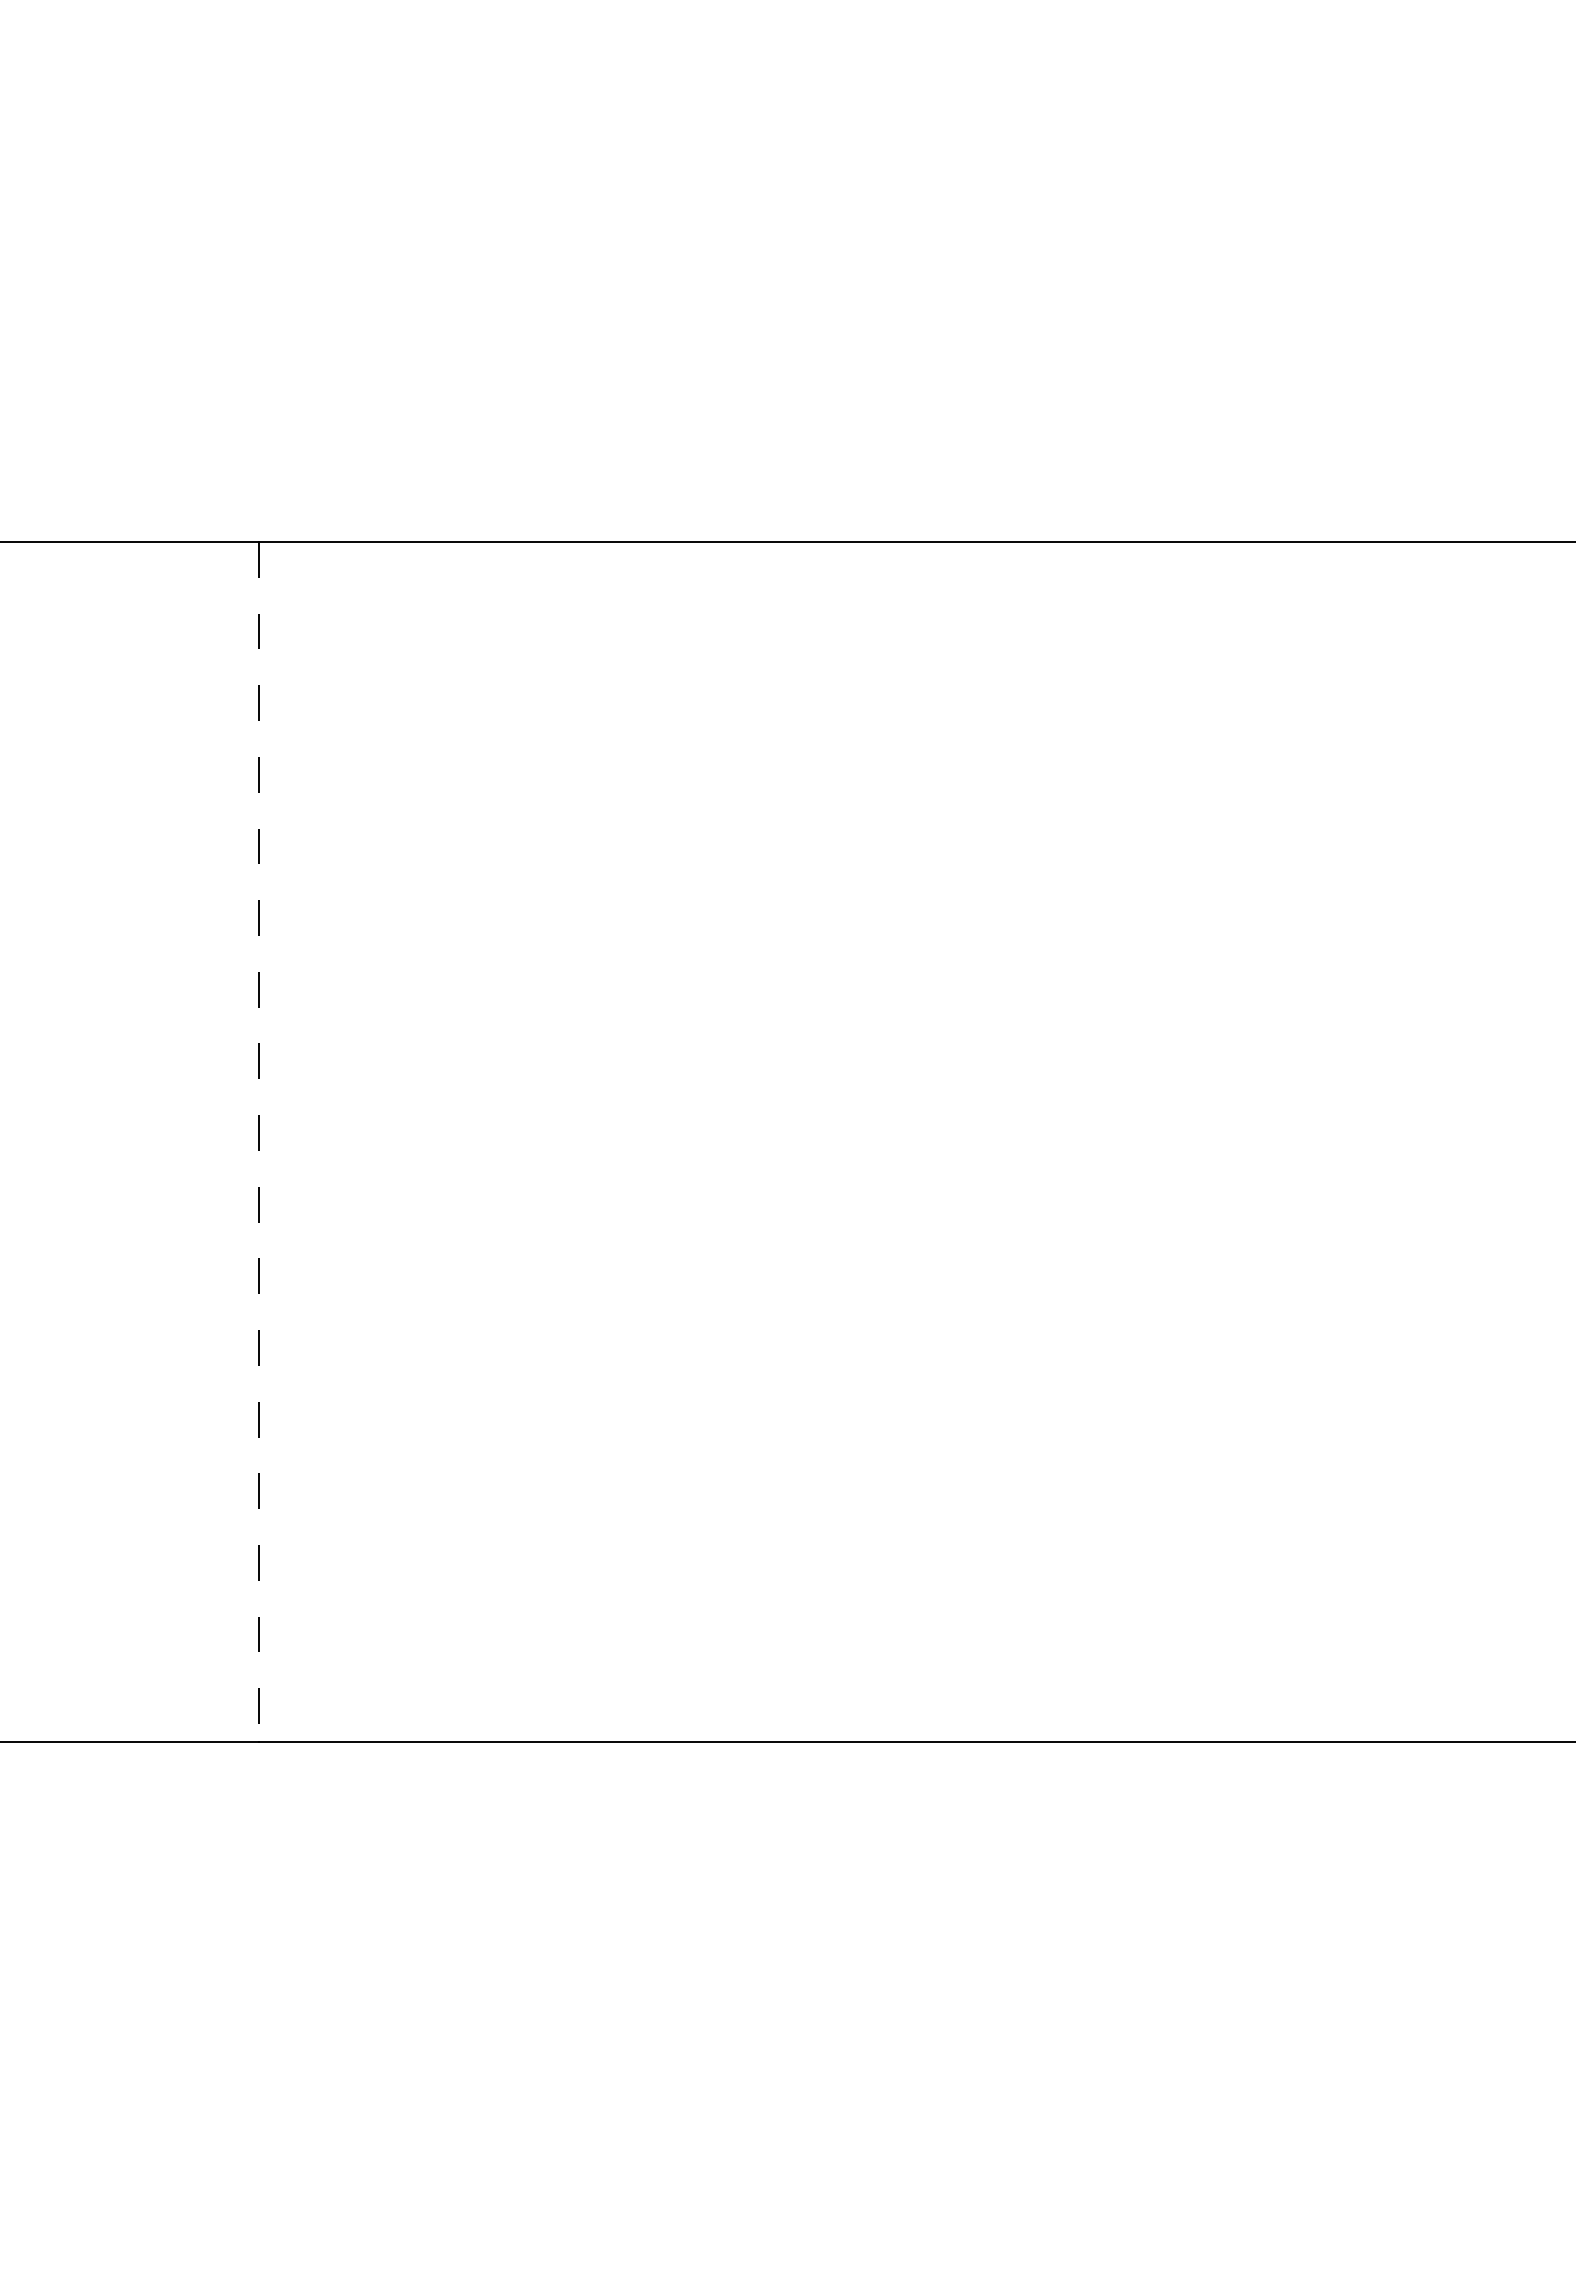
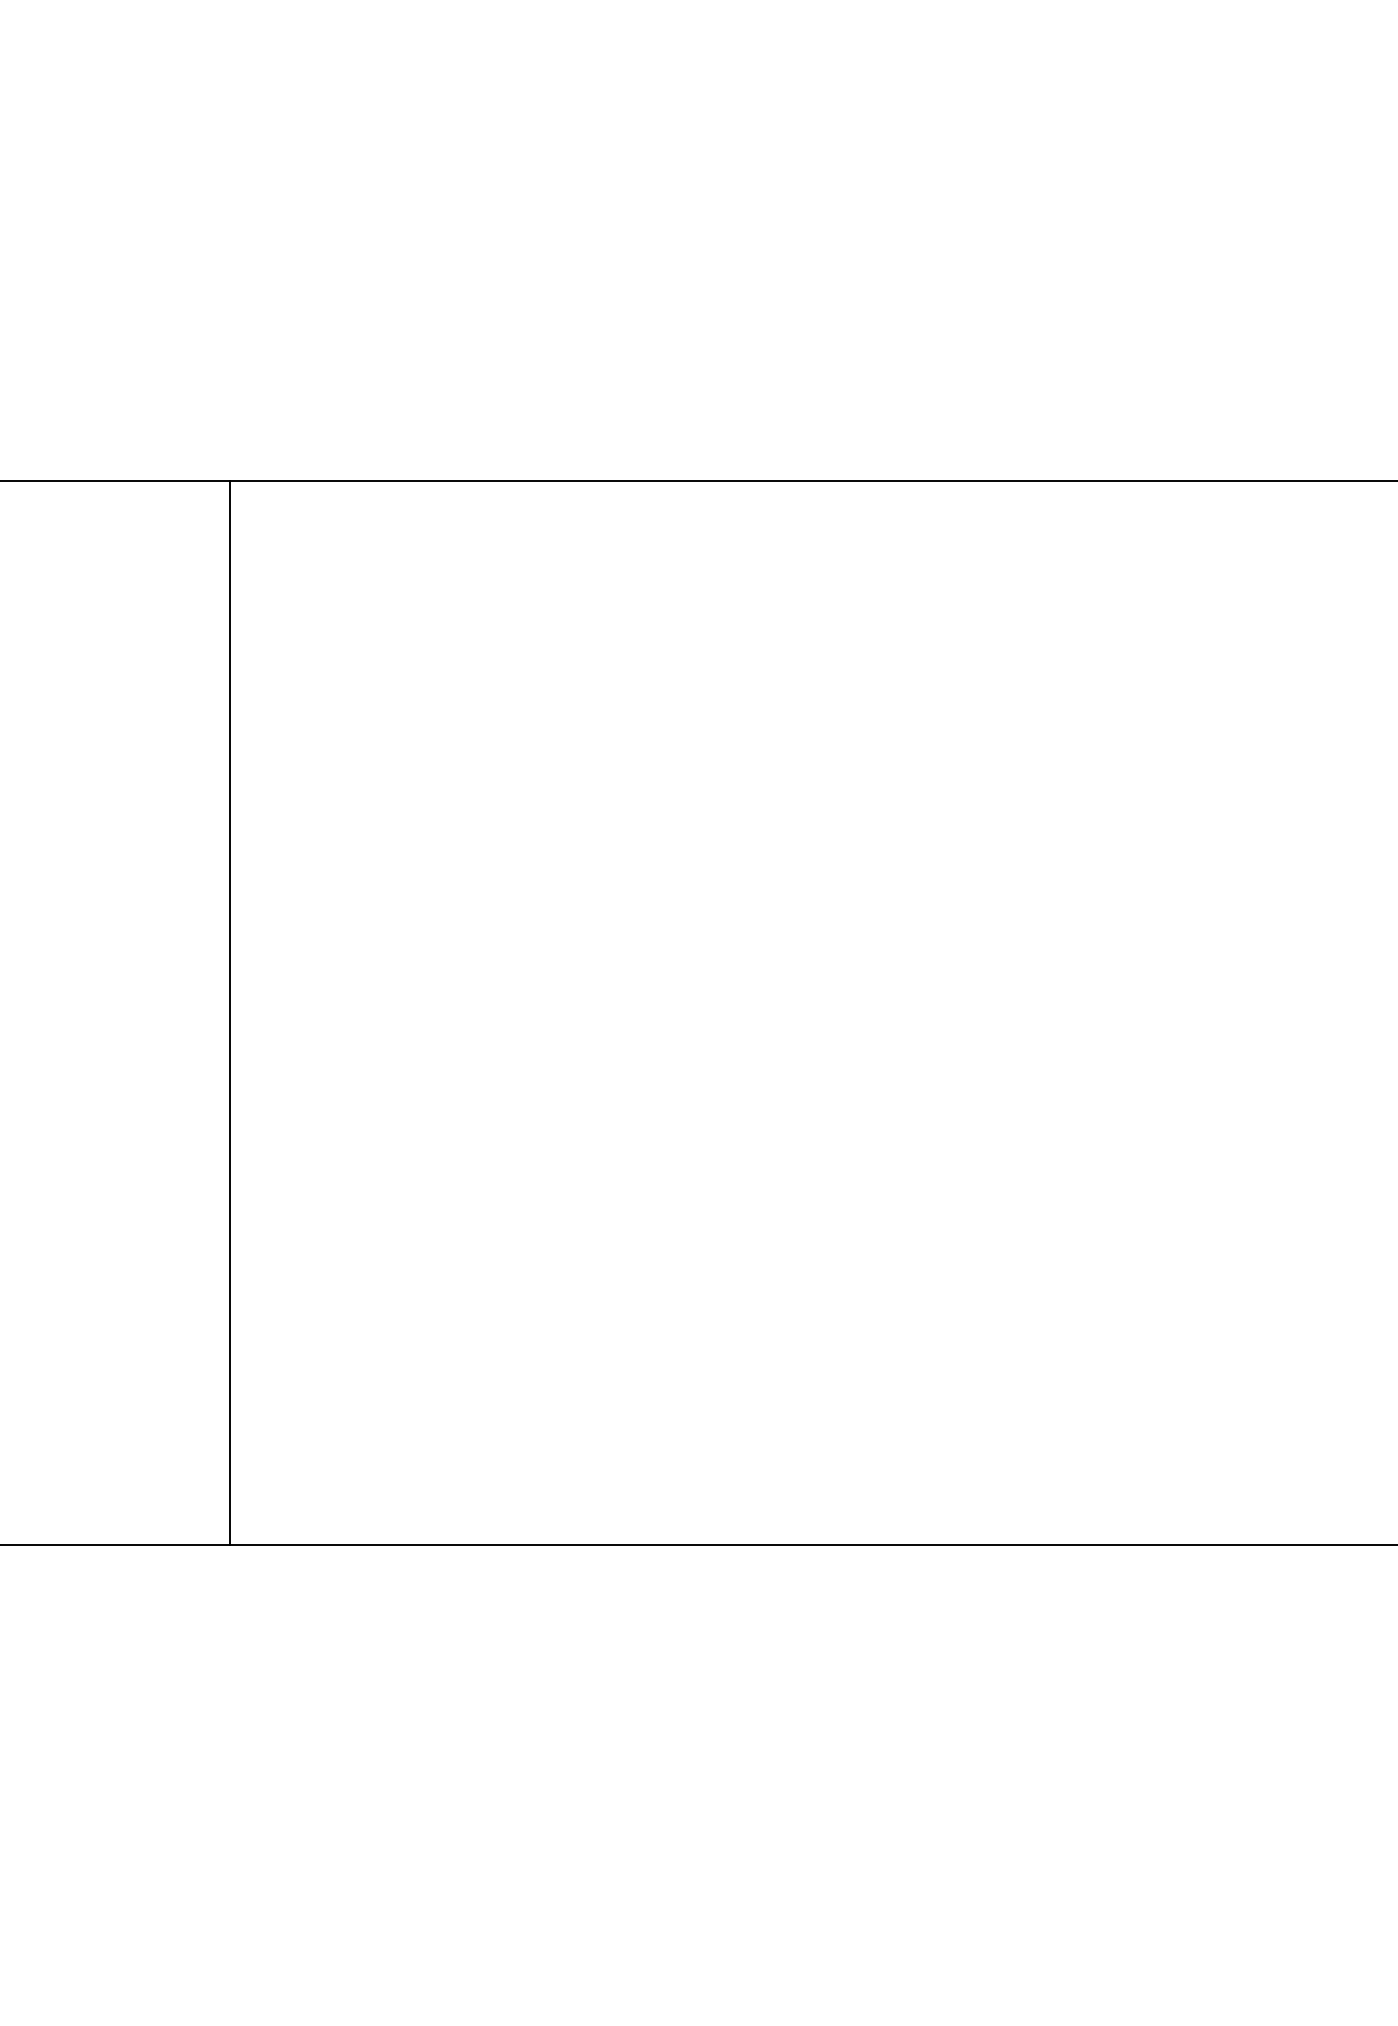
line: (259, 1142) -> (230, 1013), dashed -> solid

